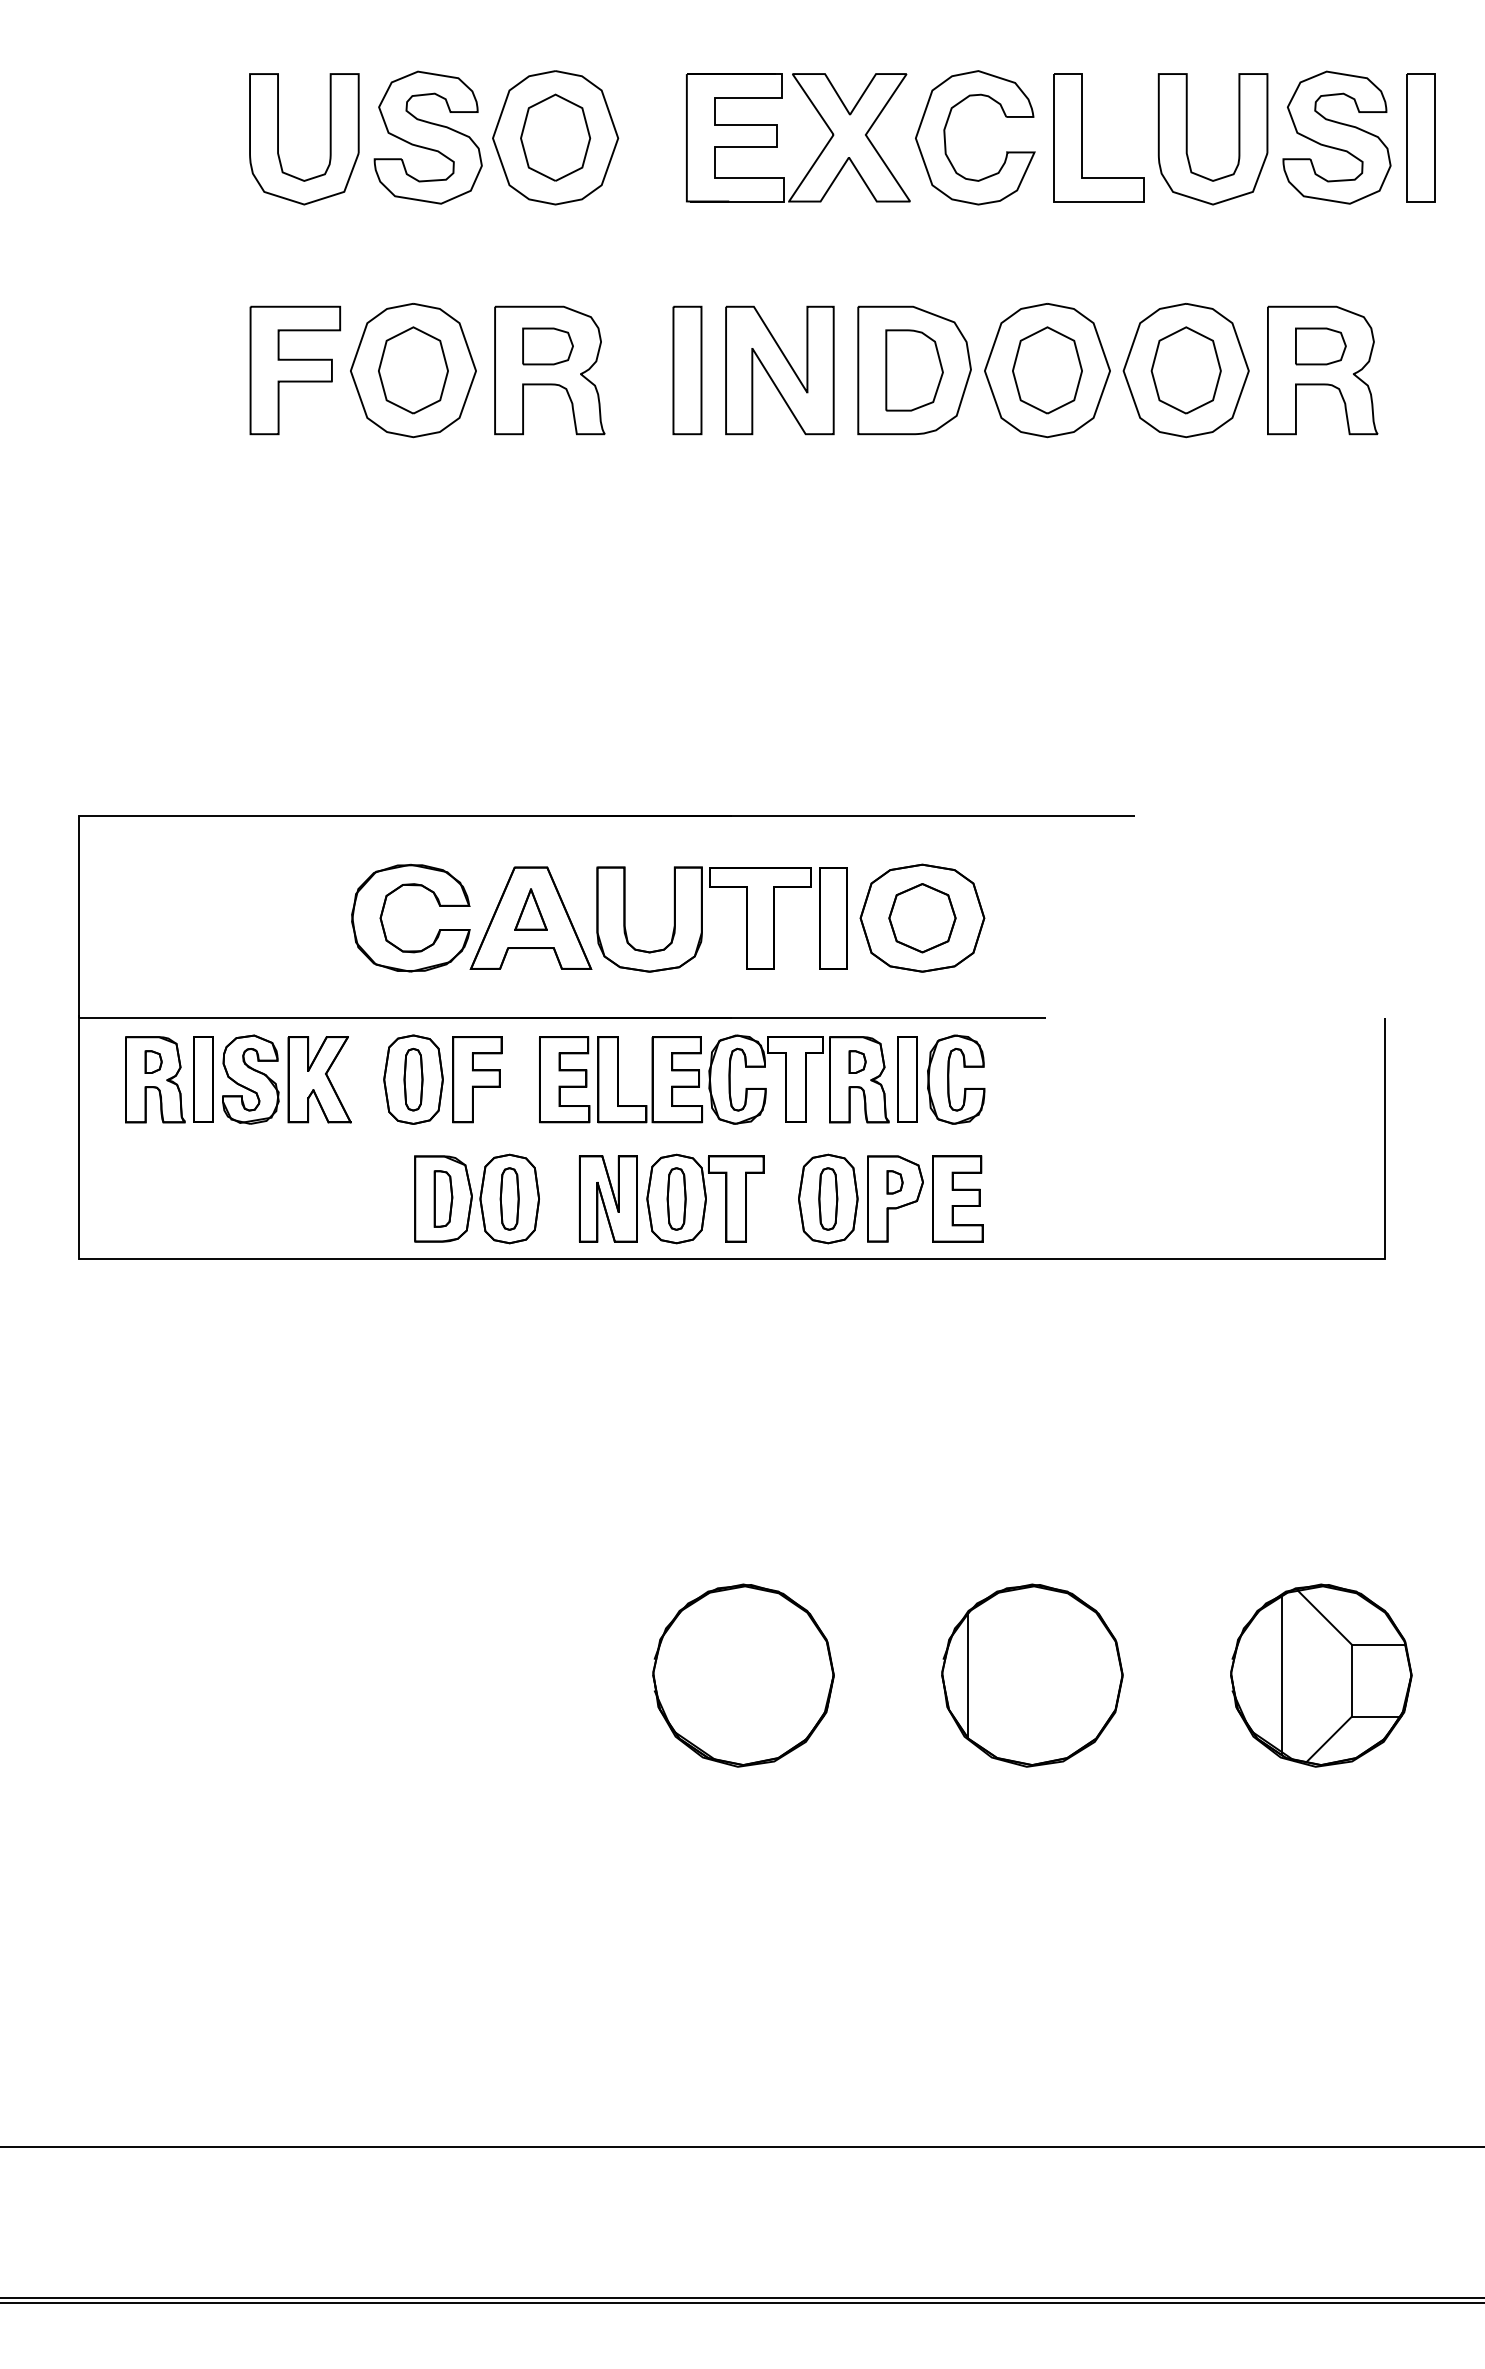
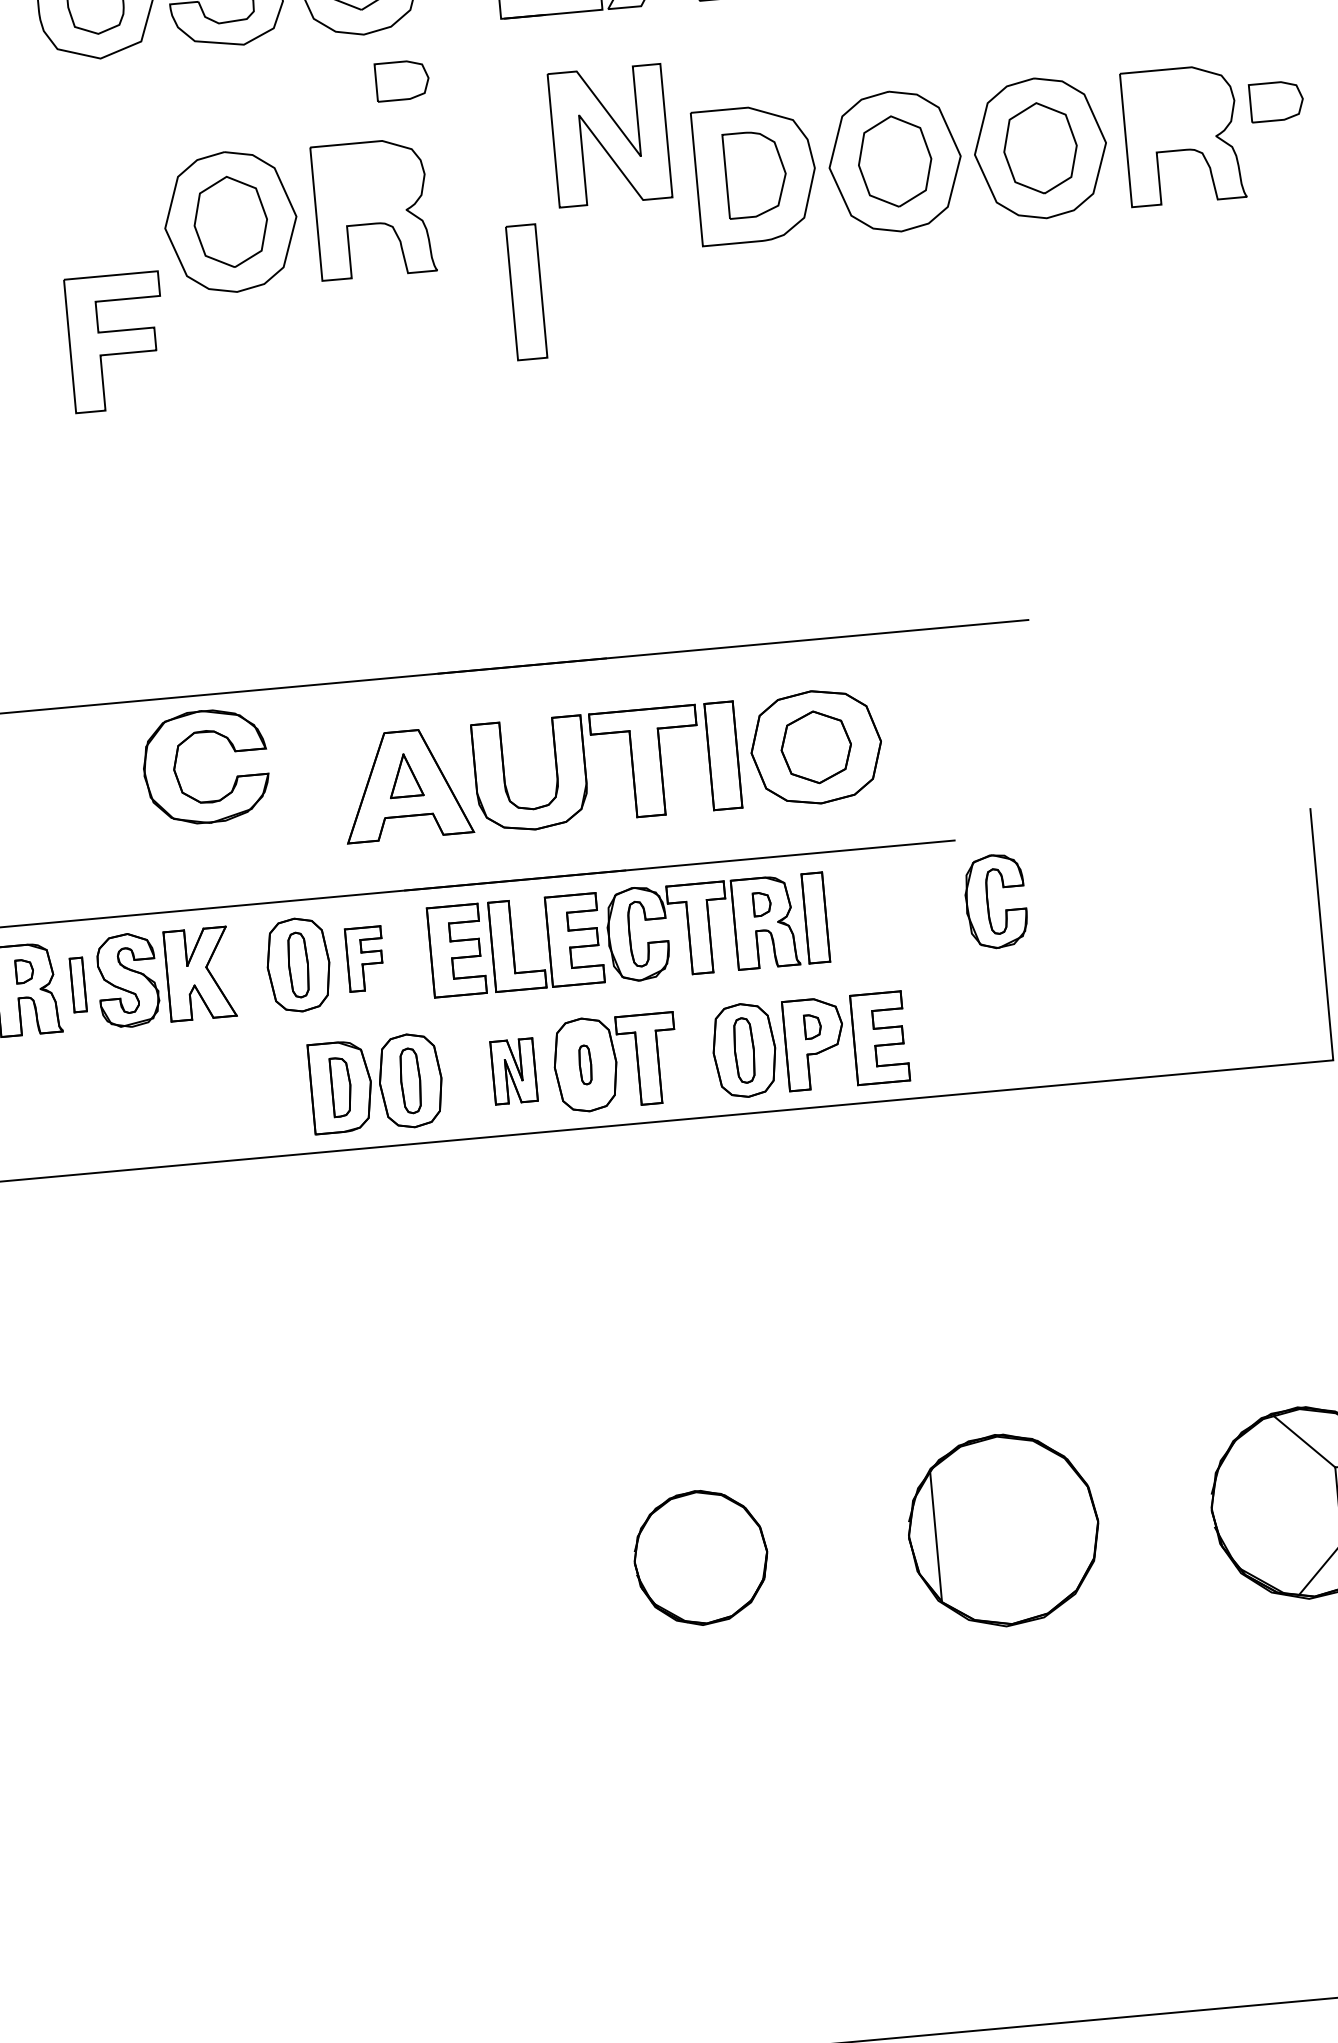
part: (547, 346) -> (401, 80), moved
part: (1320, 346) -> (1276, 101), moved
part: (295, 370) -> (117, 342), moved
part: (687, 370) -> (526, 292), moved
part: (779, 370) -> (609, 135), moved
part: (383, 912) -> (176, 763), moved
part: (203, 1079) -> (78, 984), size x0.6
part: (477, 1079) -> (365, 958), size x0.7
part: (949, 1079) -> (988, 902), moved
part: (608, 1198) -> (514, 1070), size x0.7
part: (676, 1198) -> (585, 1064), size x0.6
part: (743, 1675) -> (701, 1557), size x0.7
line: (1282, 1675) -> (1265, 1506), removed

